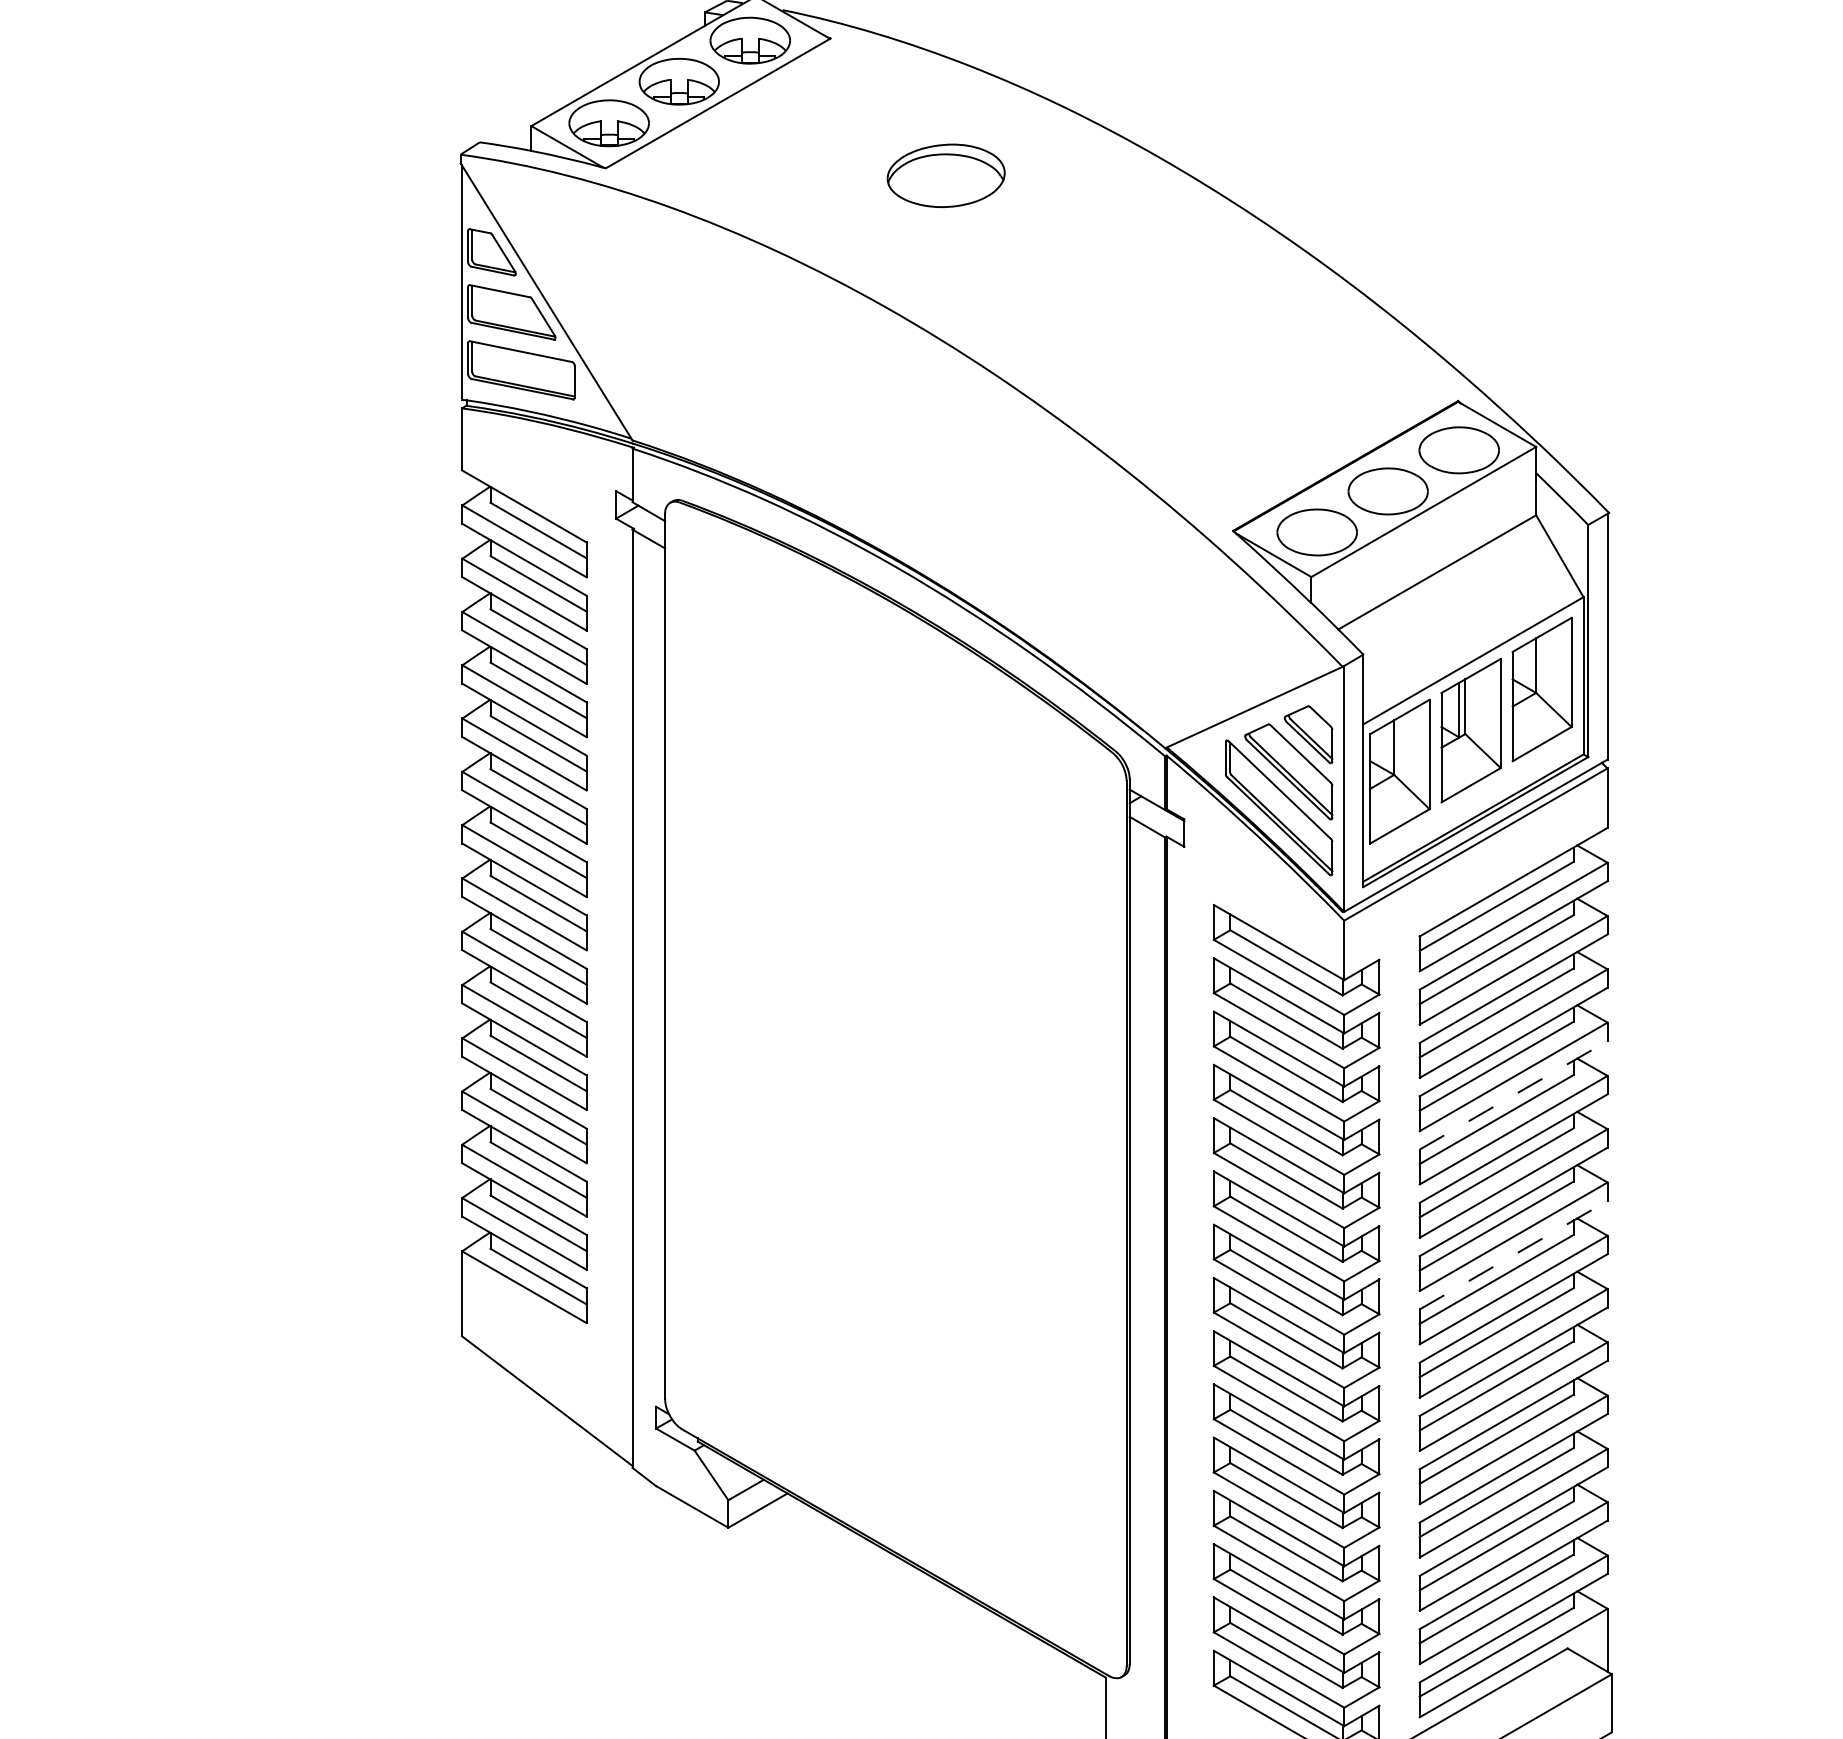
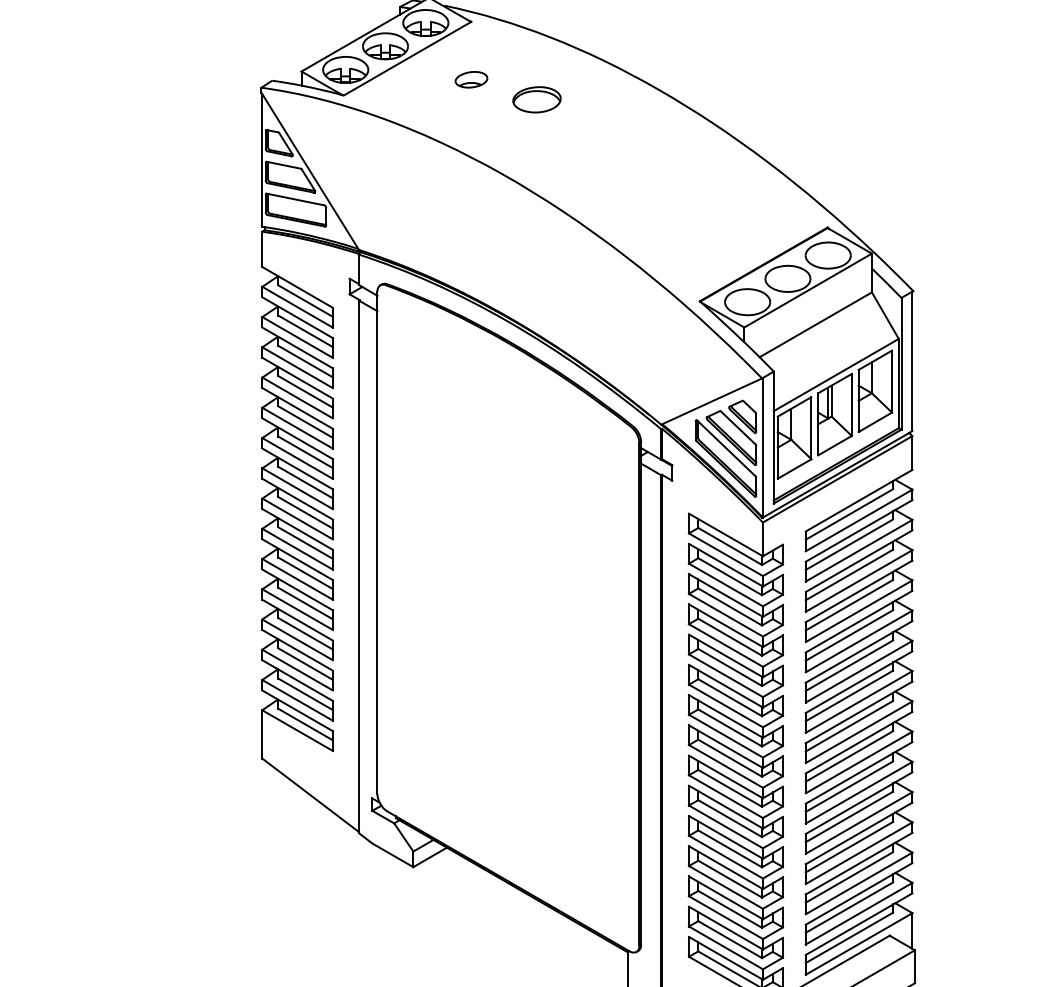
part: (830, 140) -> (471, 79), added
part: (945, 175) -> (536, 99), size x0.71
line: (1514, 1094) -> (859, 621), dashed -> solid
line: (1514, 1255) -> (859, 712), dashed -> solid

